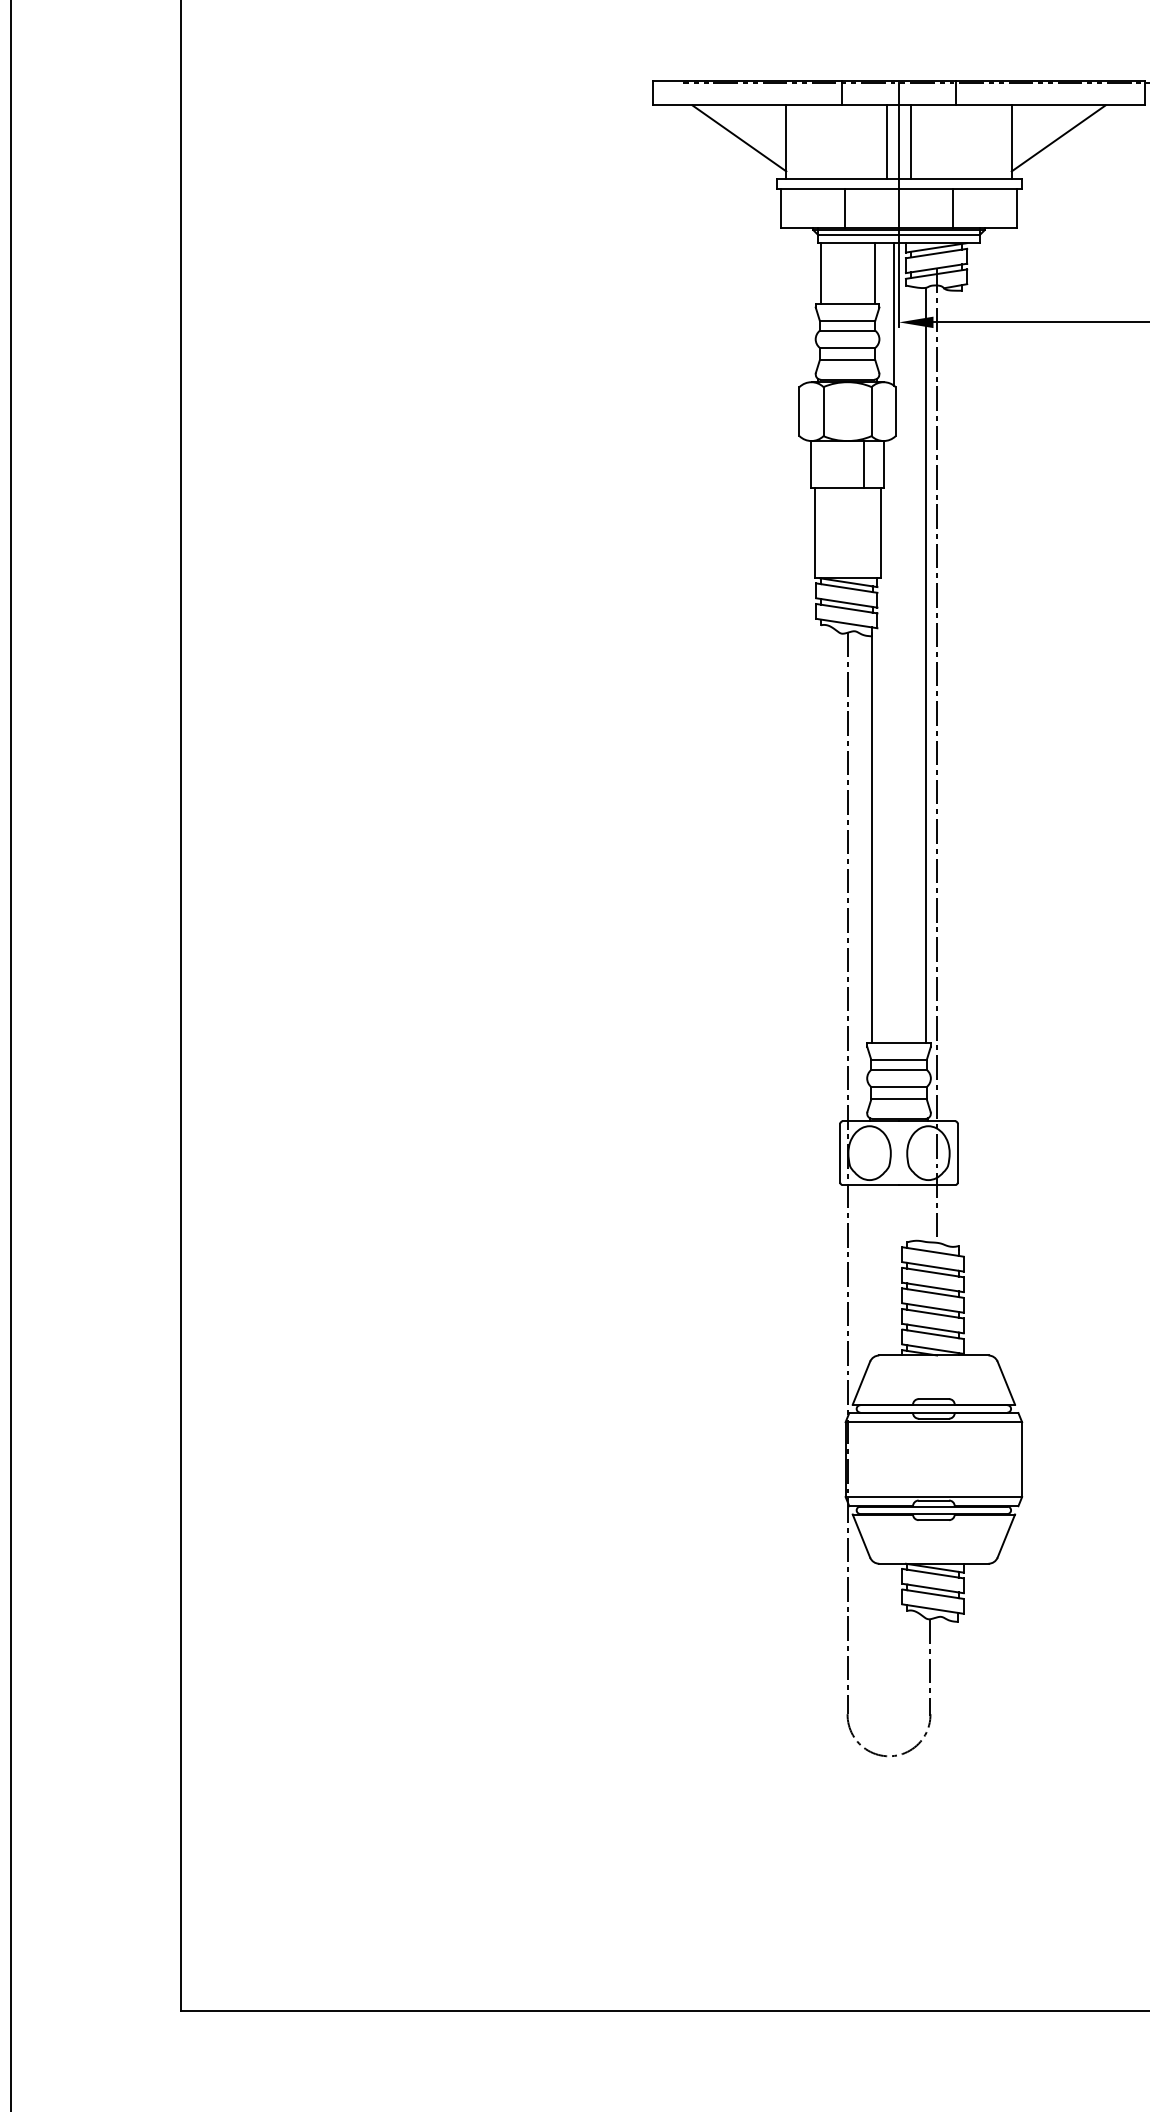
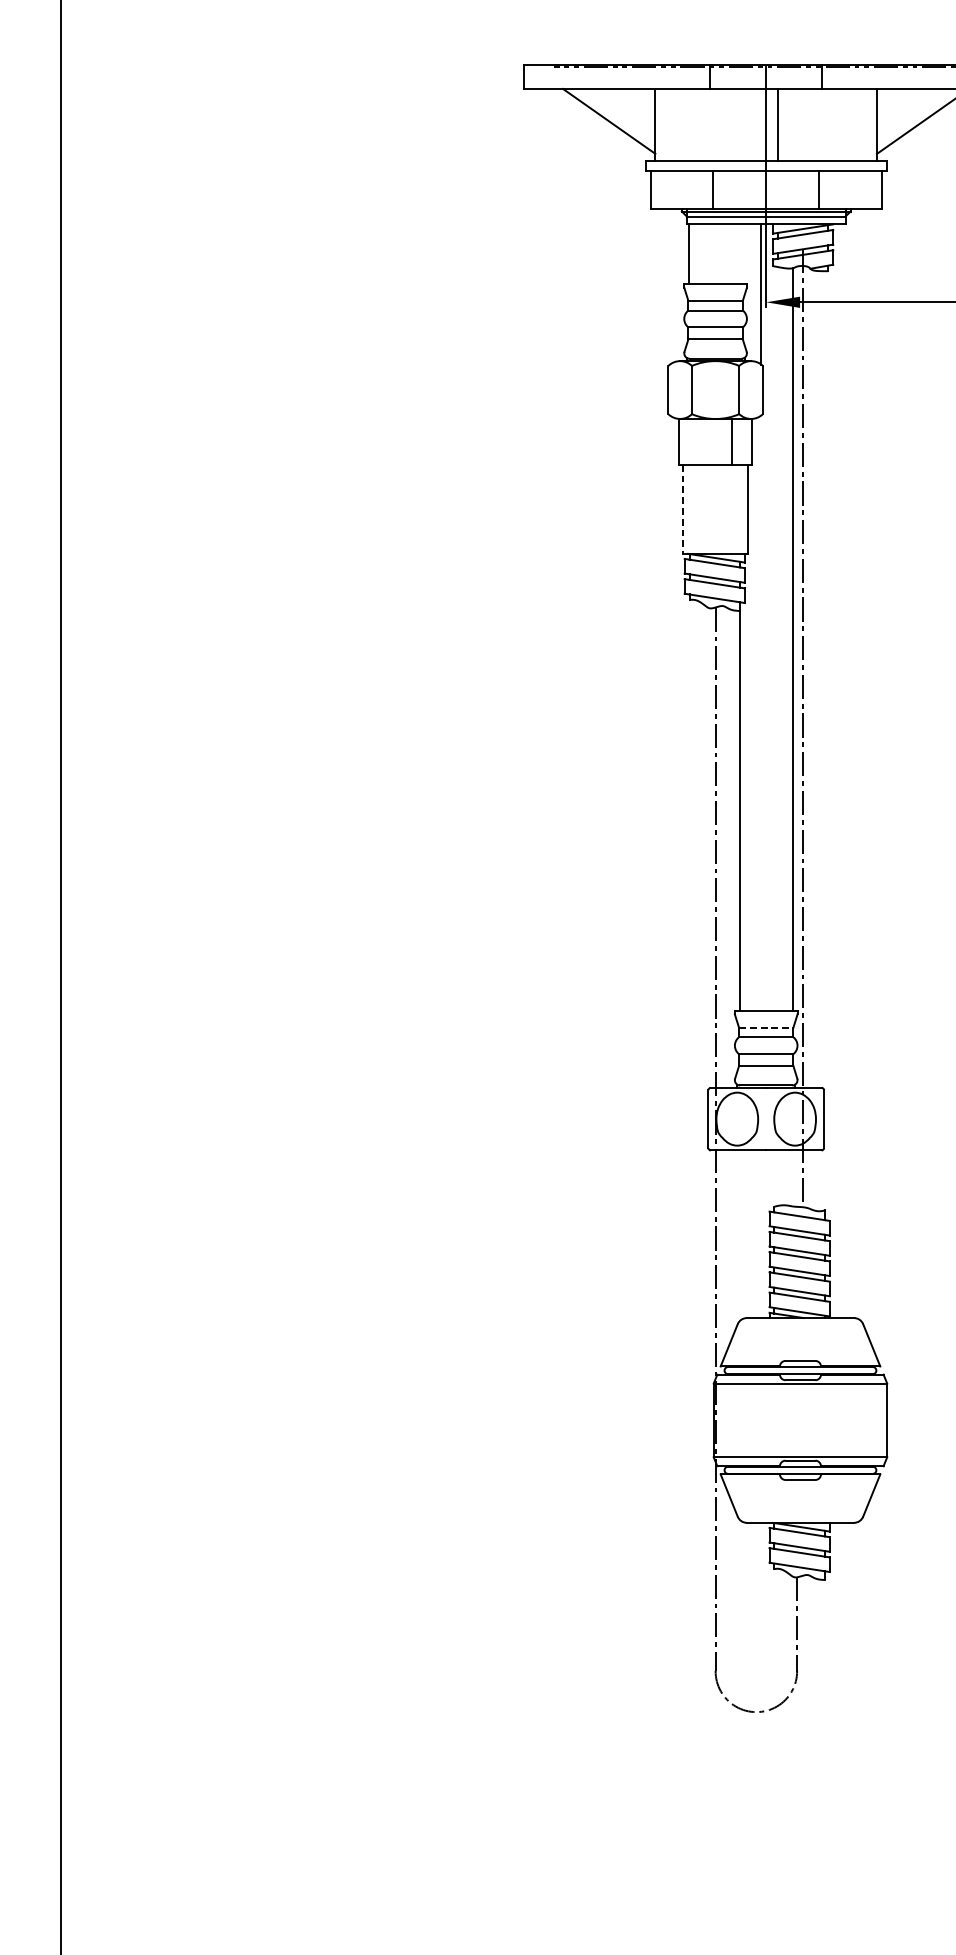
line: (886, 141) -> (753, 124), removed
line: (874, 272) -> (742, 253), removed
line: (814, 533) -> (683, 509), solid -> dashed
line: (899, 1060) -> (766, 1028), solid -> dashed

